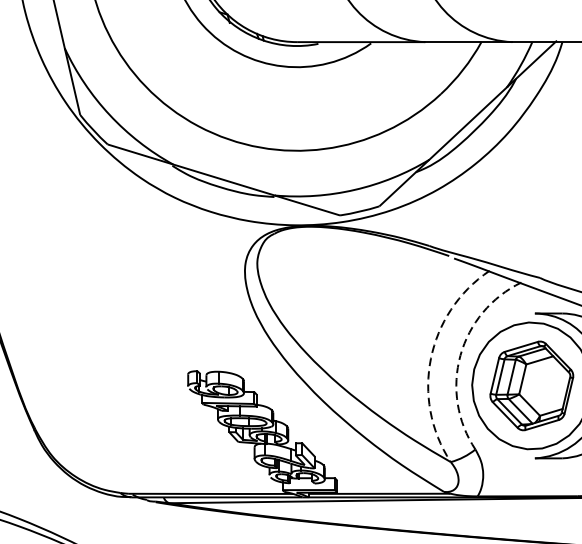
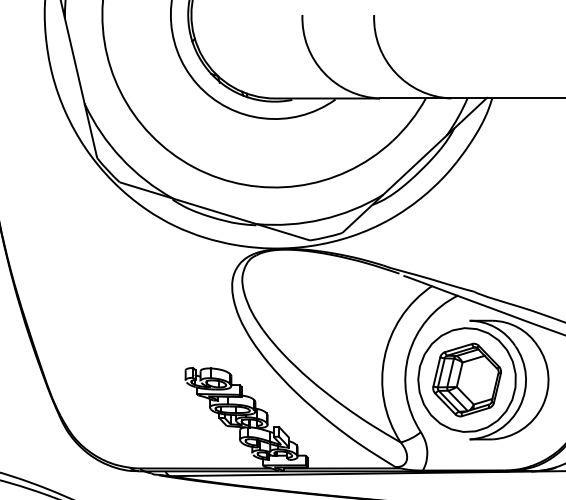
arc: (460, 355) -> (408, 355), dashed -> solid
arc: (430, 358) -> (384, 357), dashed -> solid

